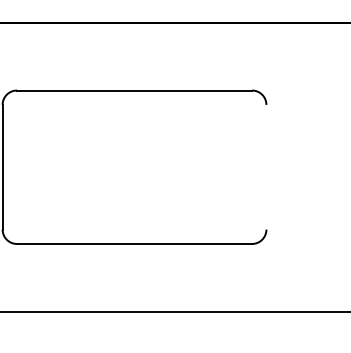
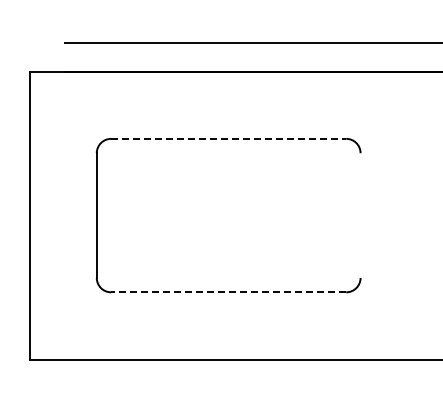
line: (134, 90) -> (228, 138), solid -> dashed
line: (134, 244) -> (228, 292), solid -> dashed

